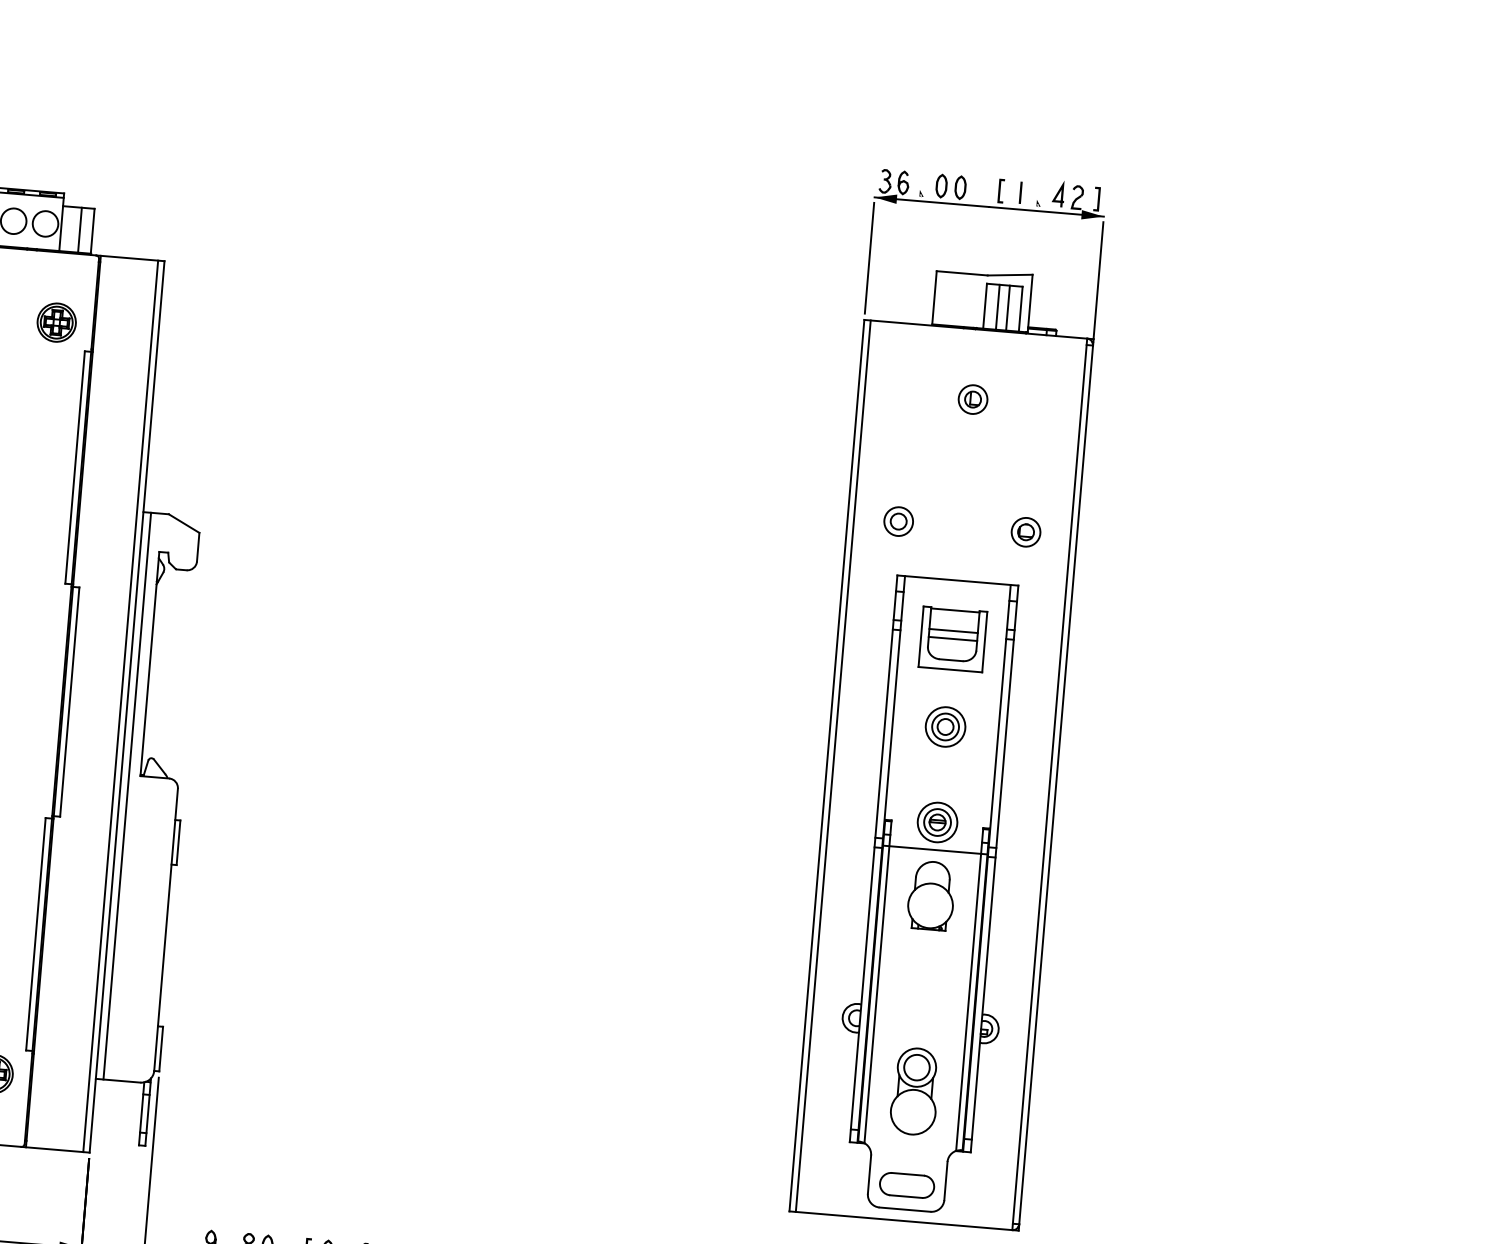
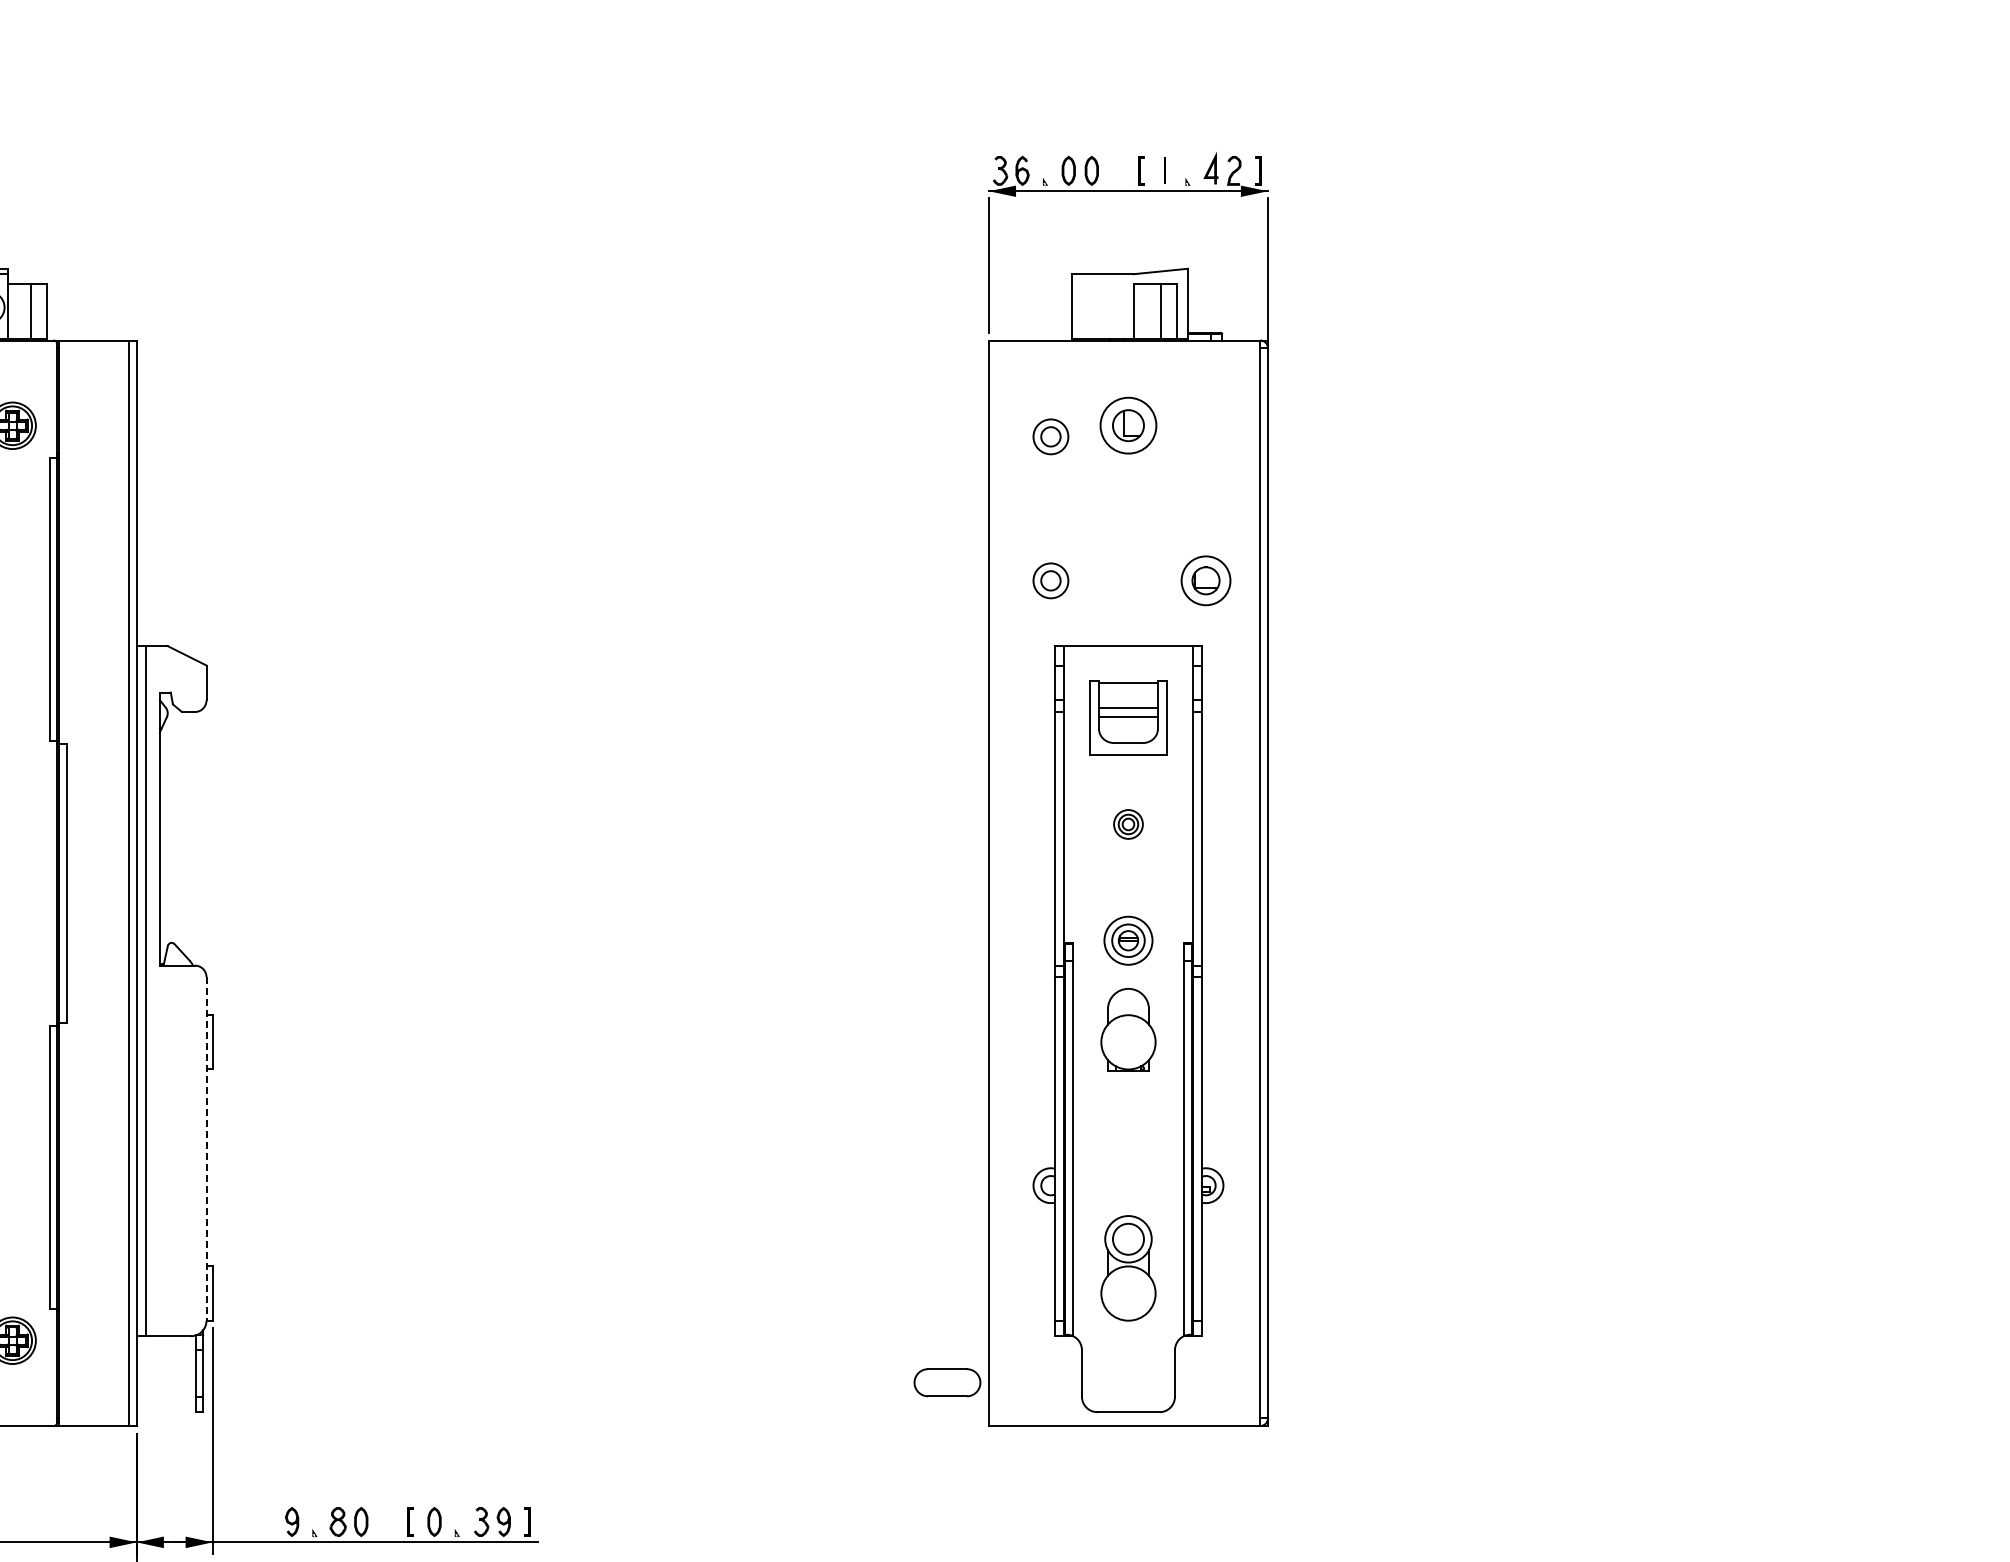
line: (998, 307) -> (1149, 311), removed
part: (973, 399) -> (1128, 425), size x1.6
part: (908, 403) -> (1050, 436), added
part: (1025, 531) -> (1205, 580), size x1.4
part: (945, 727) -> (1128, 824), size x0.6
line: (833, 766) -> (996, 883), removed
line: (935, 850) -> (1128, 974), removed
line: (166, 929) -> (206, 1148), solid -> dashed
part: (907, 1185) -> (947, 1382), moved

